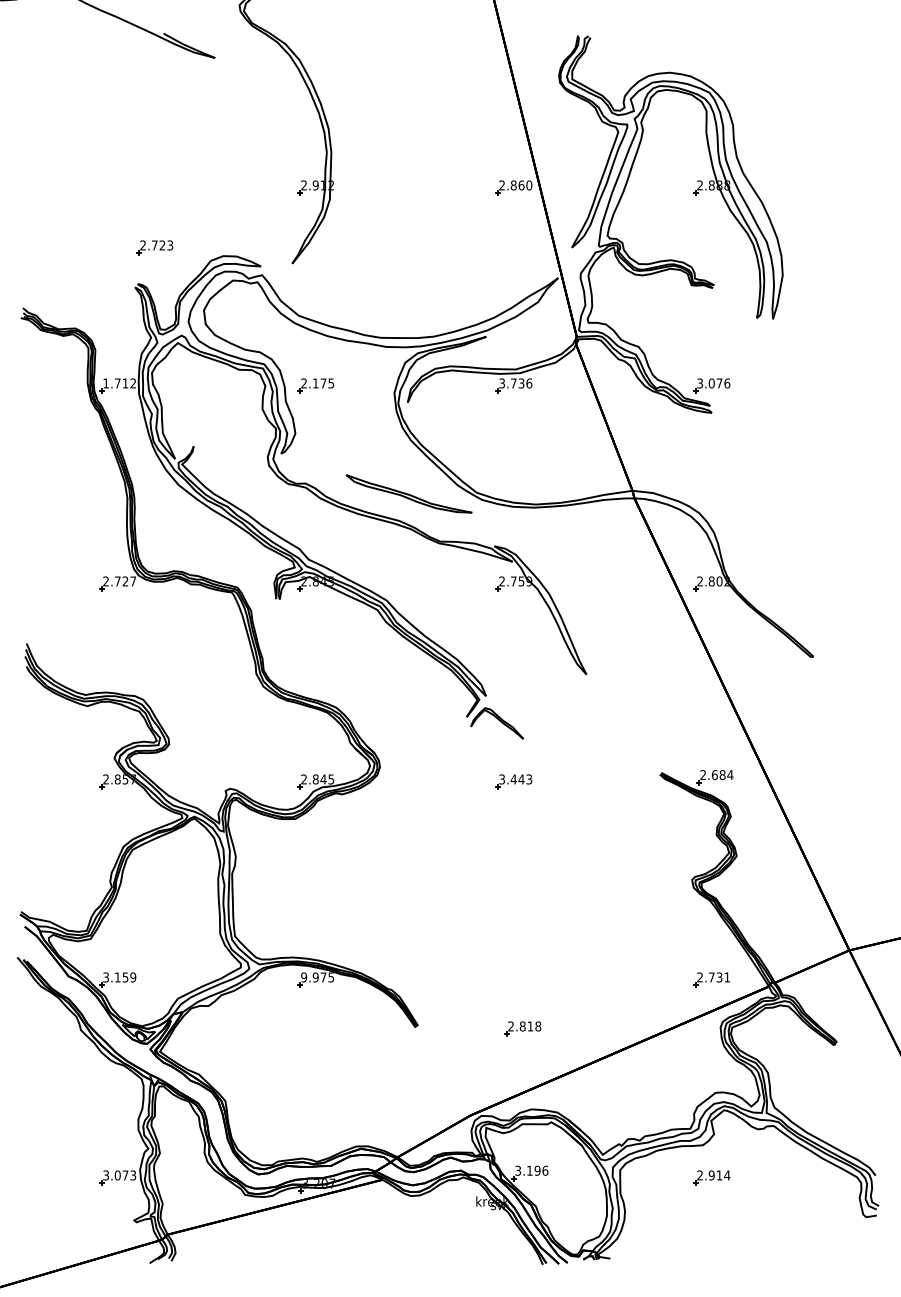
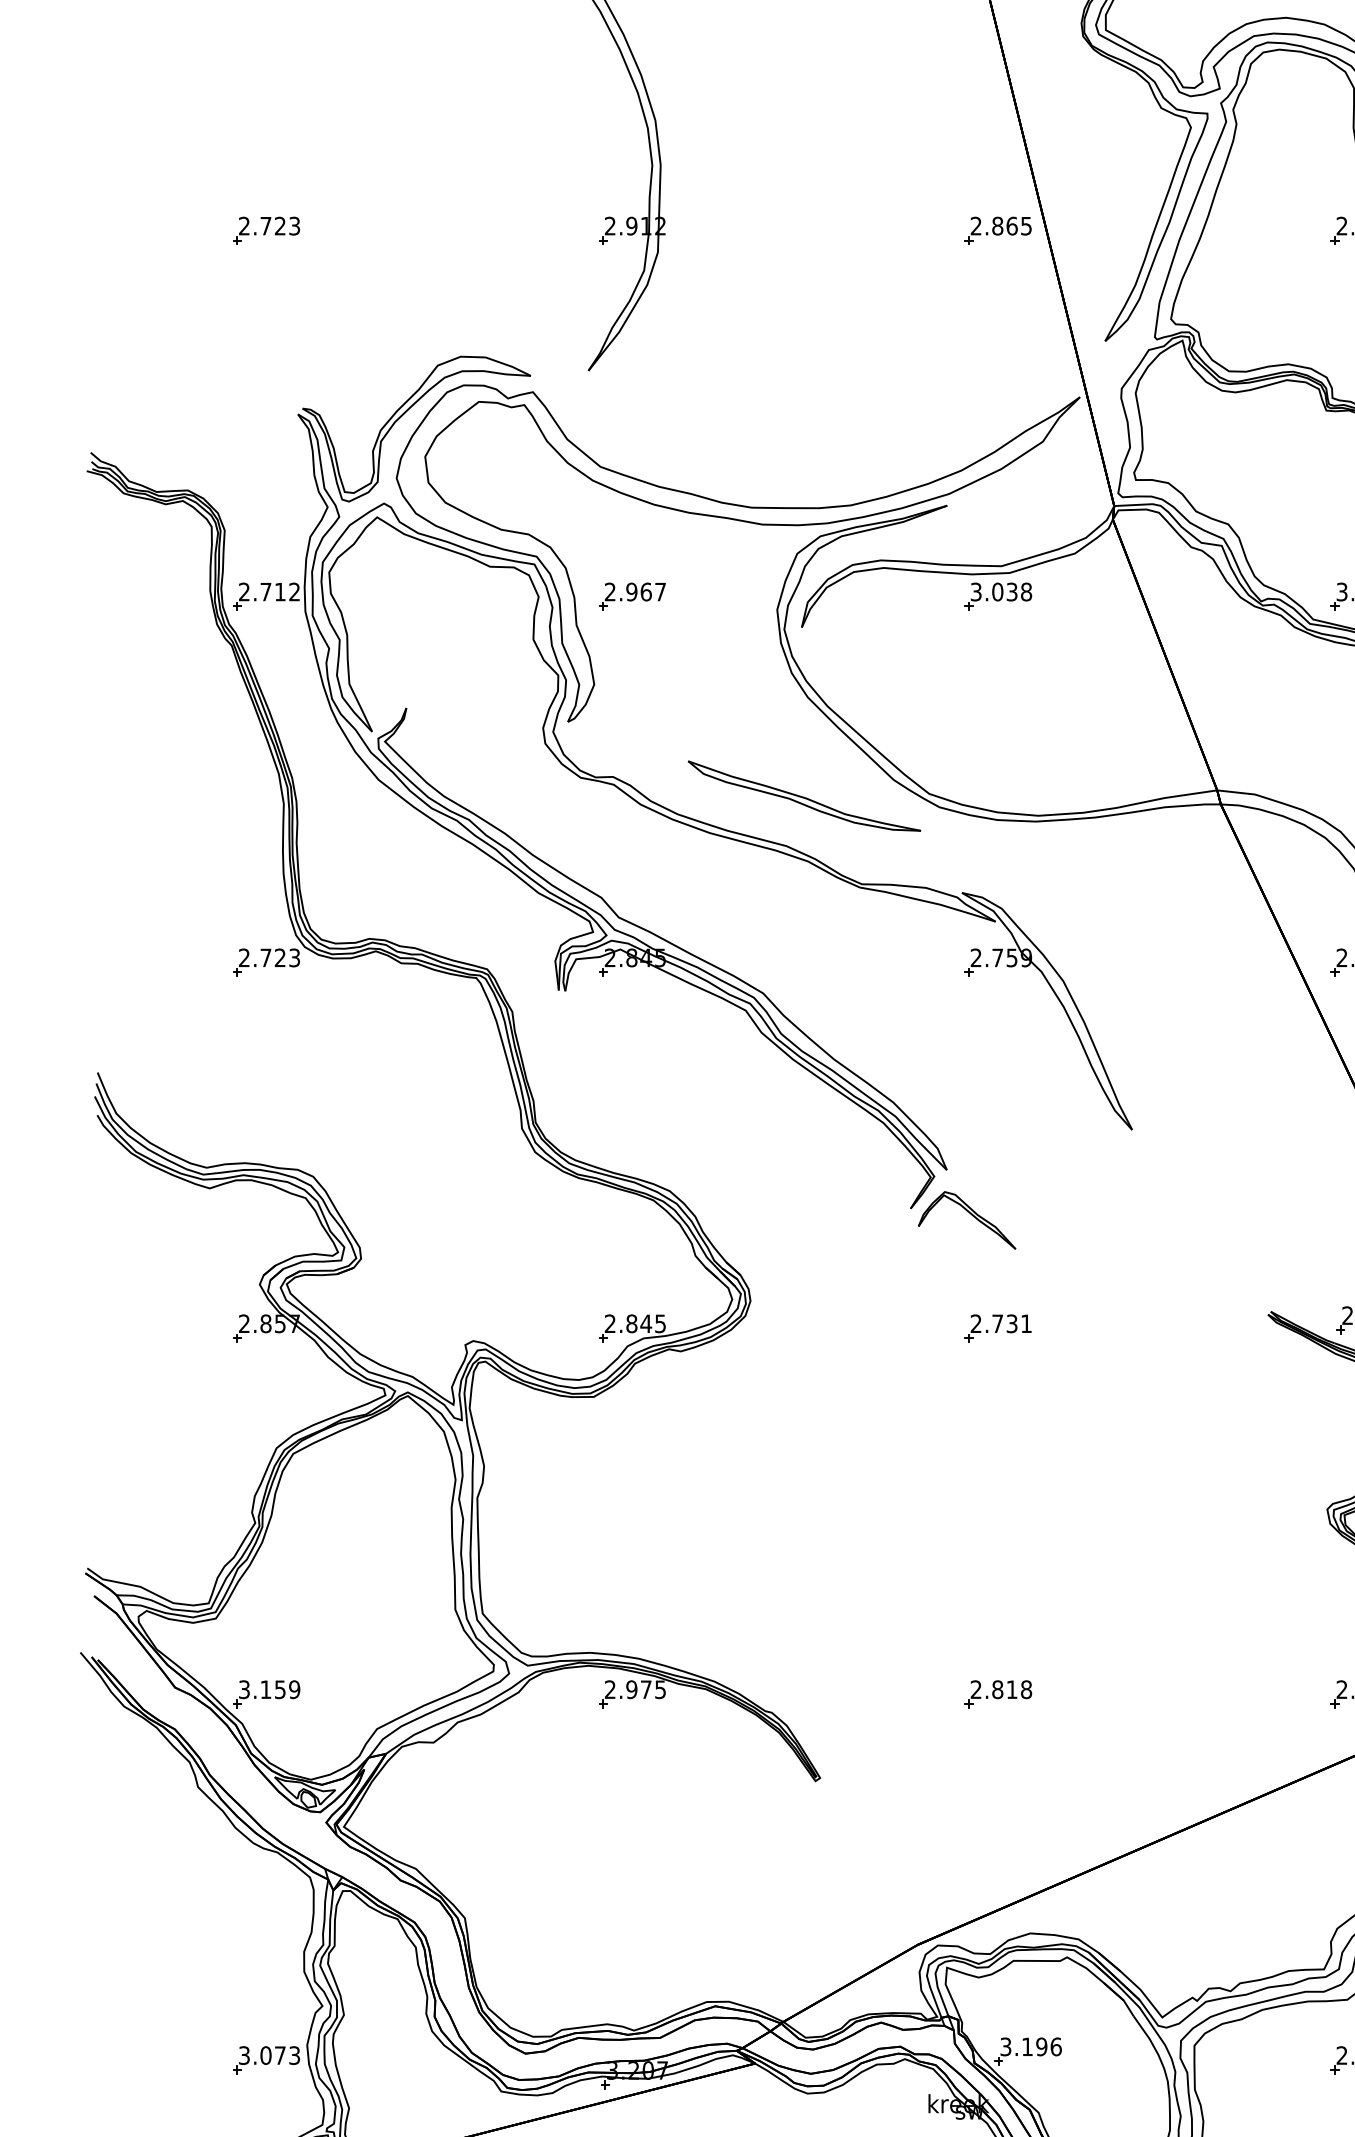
text: (529, 185) -> (1026, 226), 2.860 -> 2.865
part: (154, 247) -> (265, 229), moved
text: (105, 383) -> (243, 592), 1.712 -> 2.712
text: (323, 383) -> (646, 592), 2.175 -> 2.967
text: (521, 383) -> (1012, 592), 3.736 -> 3.038
text: (133, 581) -> (295, 957), 2.727 -> 2.723
text: (515, 779) -> (1000, 1323), 3.443 -> 2.731
text: (304, 977) -> (611, 1689), 9.975 -> 2.975
part: (522, 1028) -> (997, 1693), moved

